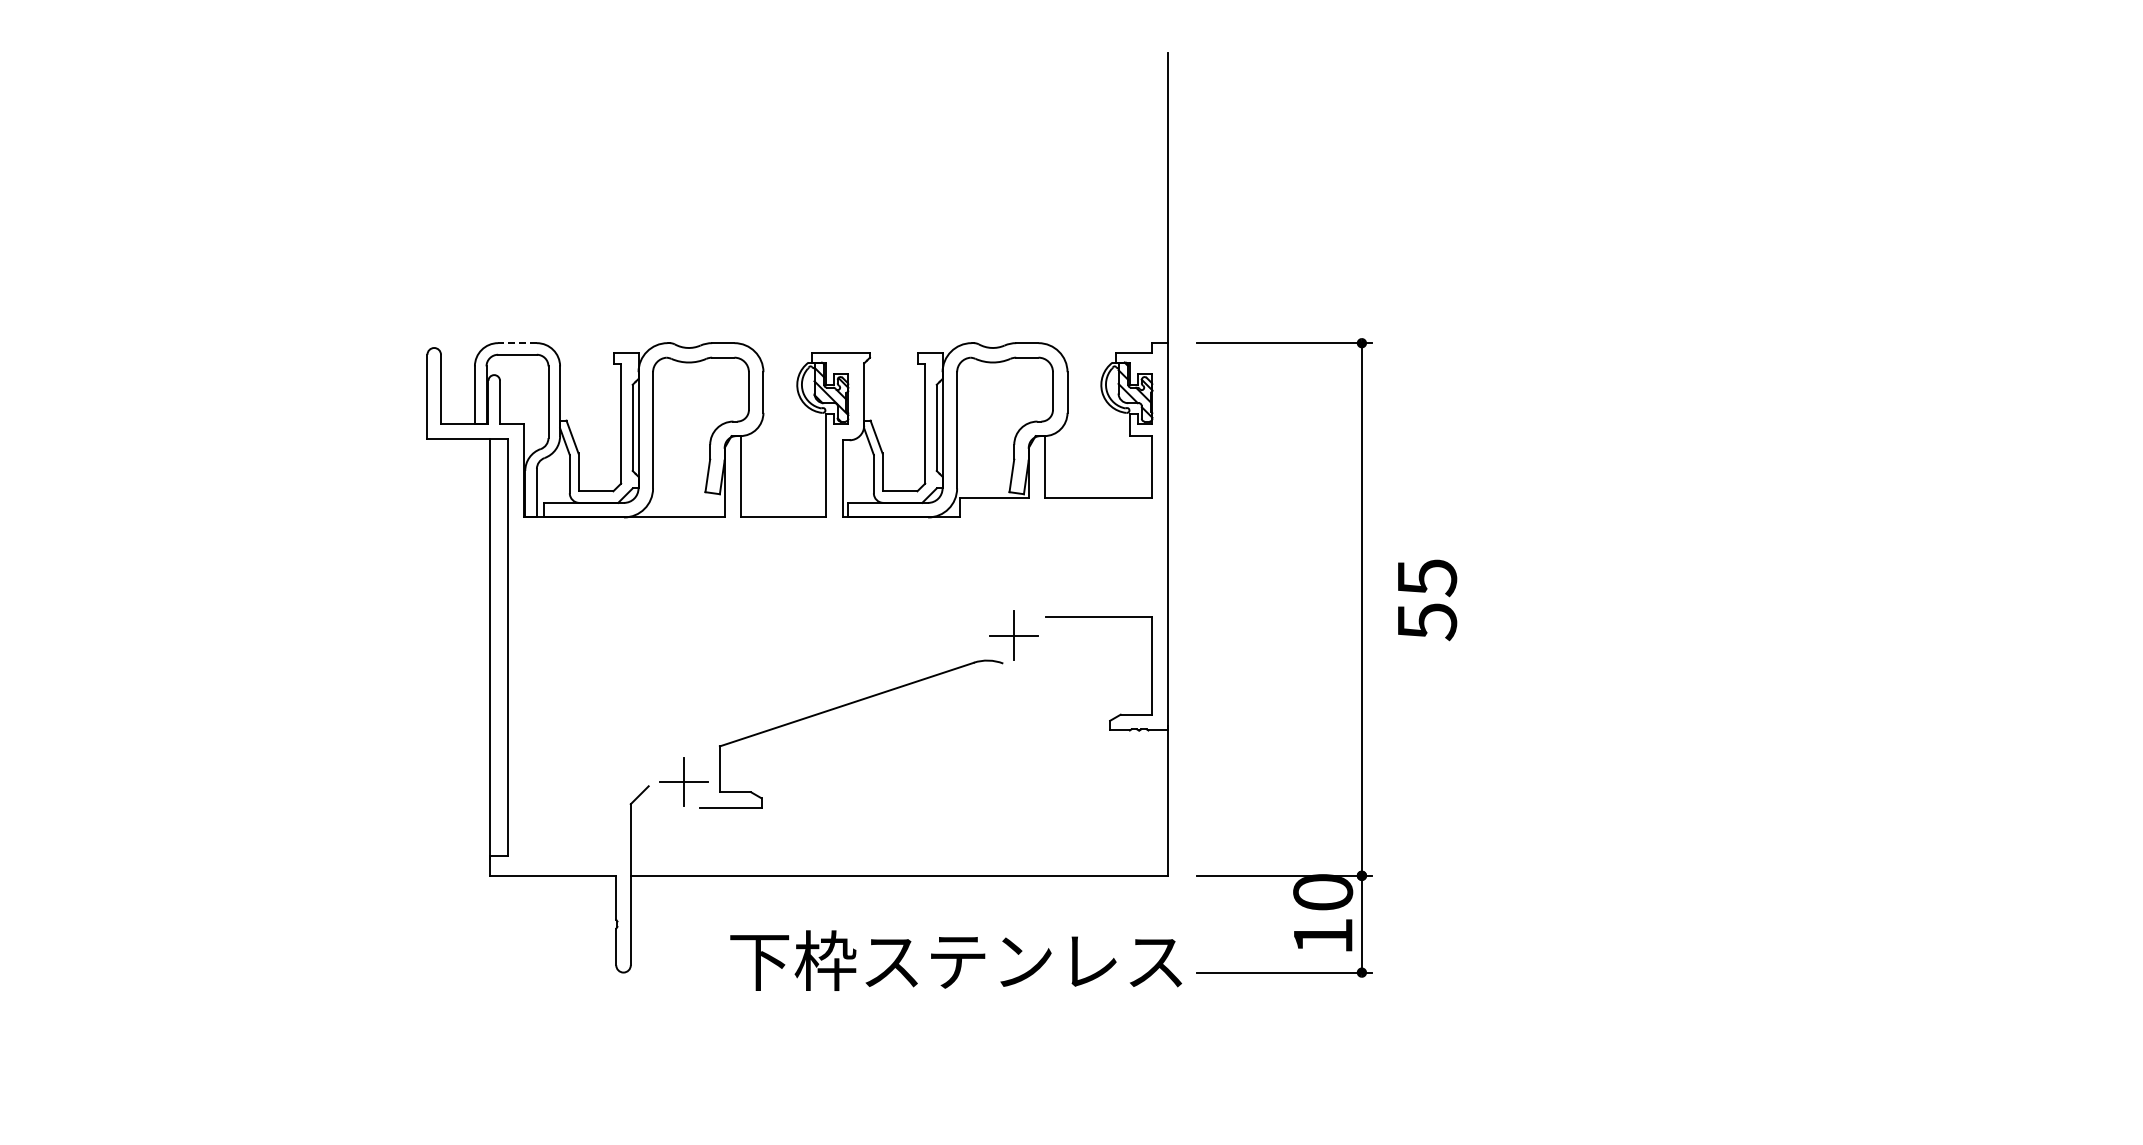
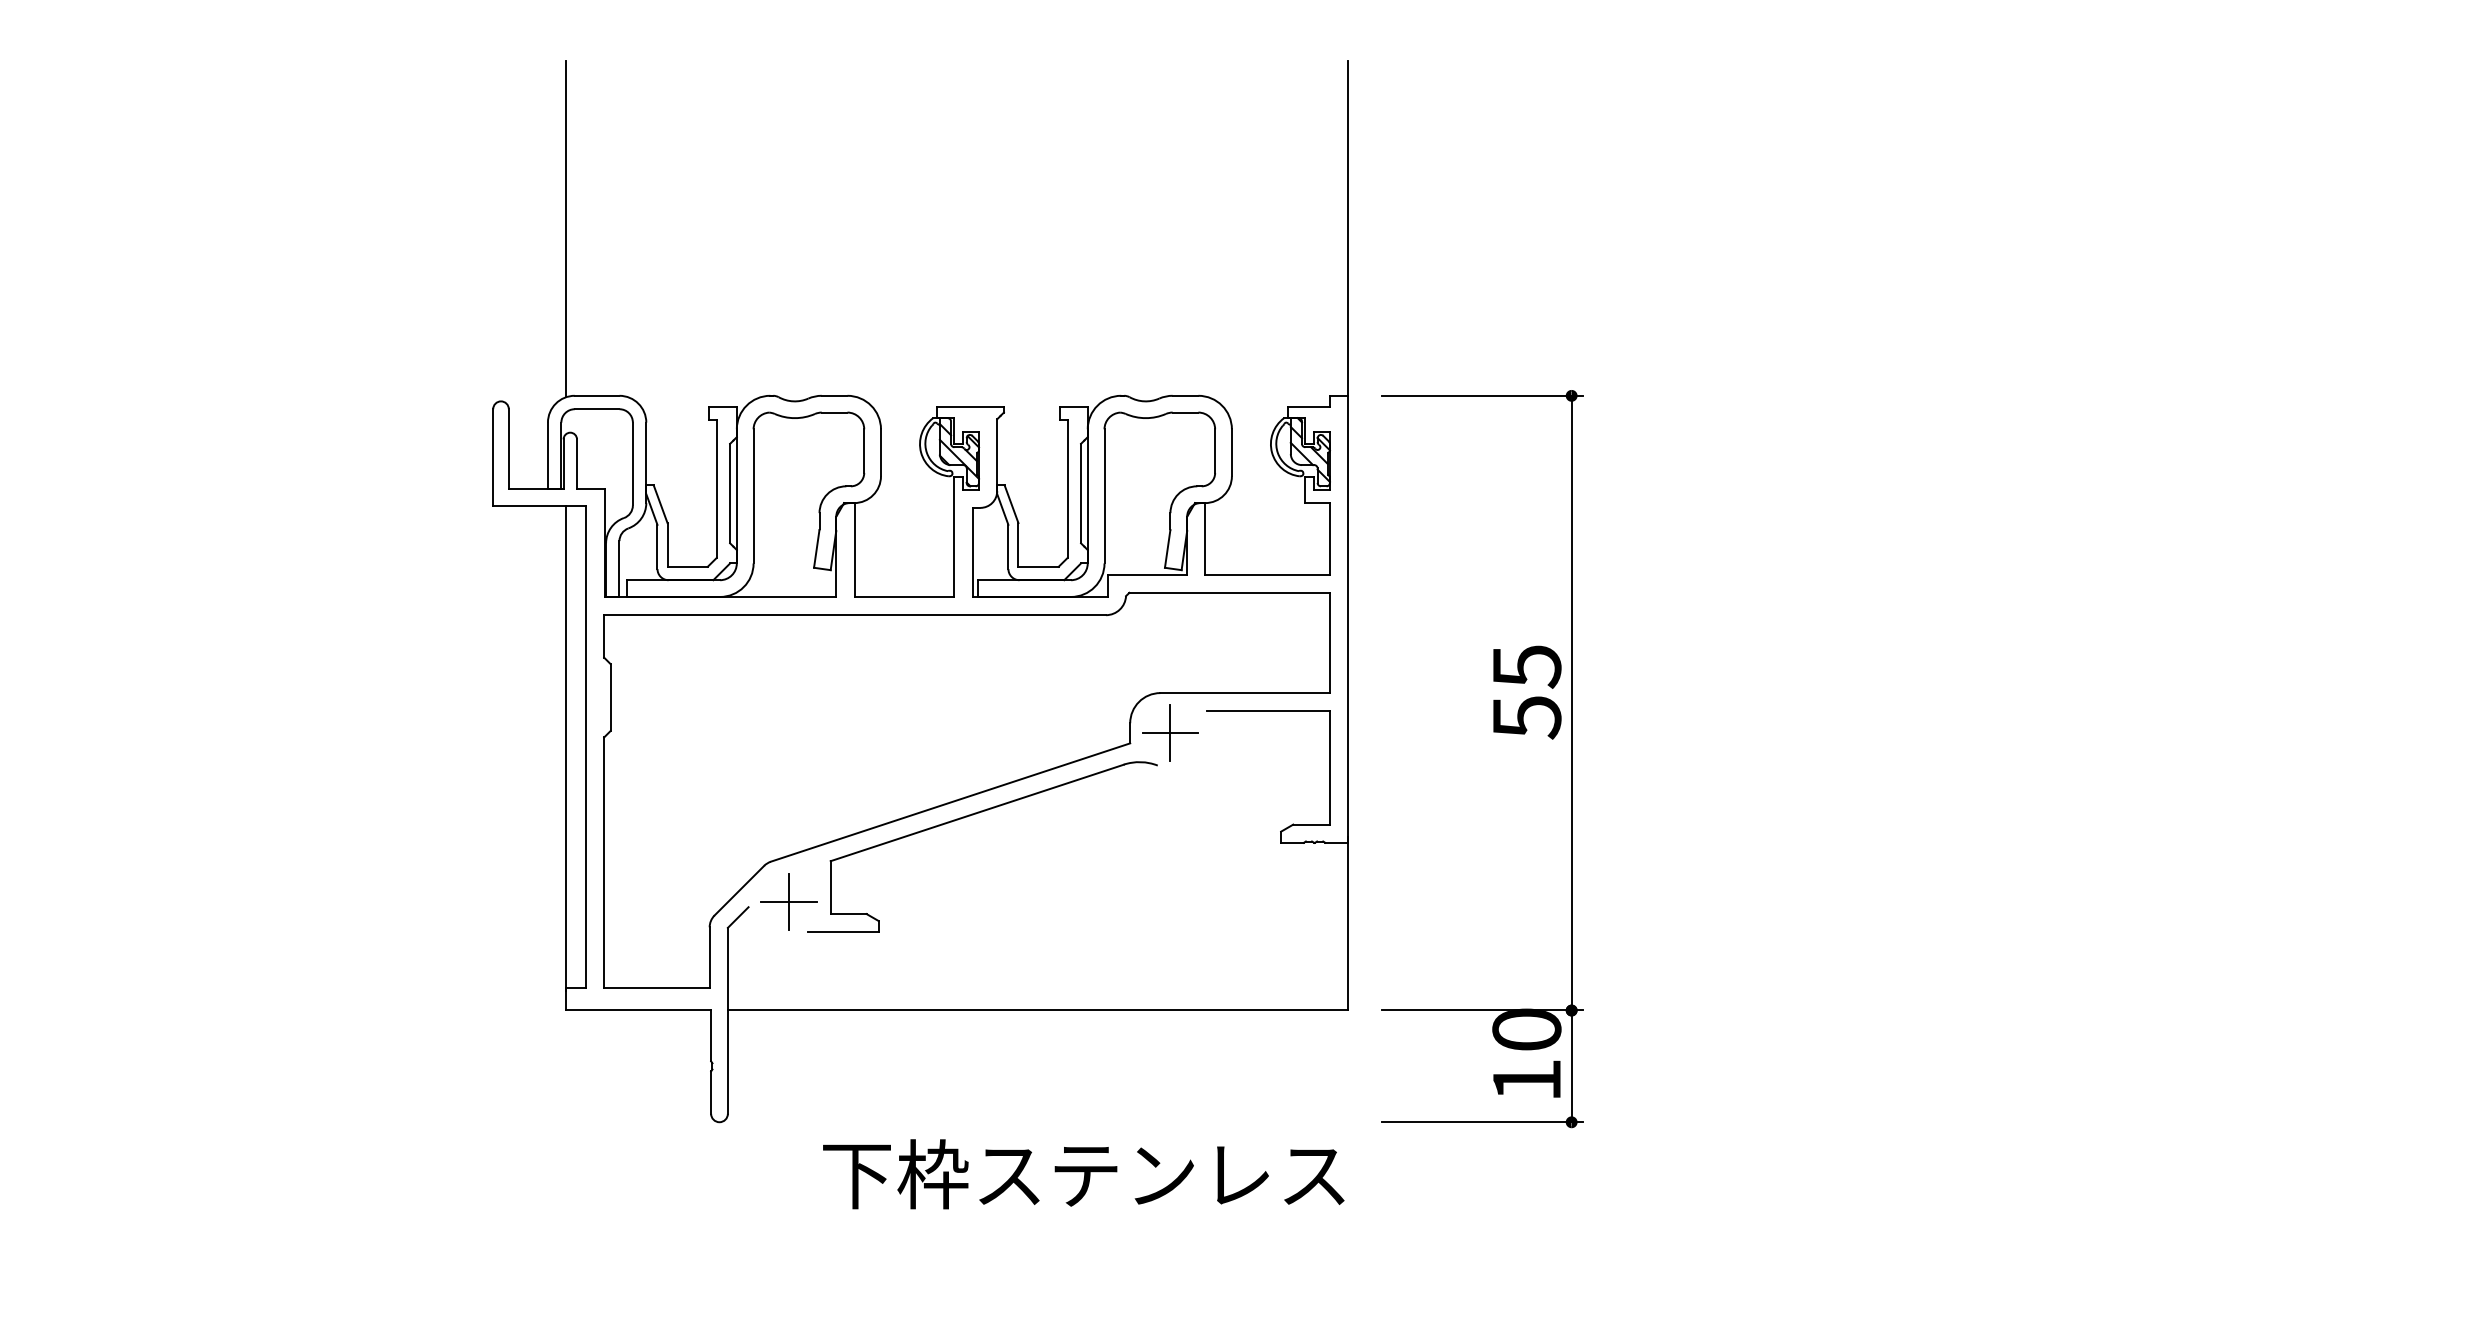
line: (490, 198) -> (565, 228), added
line: (517, 343) -> (597, 396), dashed -> solid
text: (1427, 600) -> (1527, 692), moved
part: (837, 684) -> (966, 789), added
text: (955, 960) -> (1083, 1174), moved

